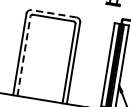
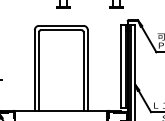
line: (53, 13) -> (60, 25), dashed -> solid
line: (24, 55) -> (39, 70), dashed -> solid

